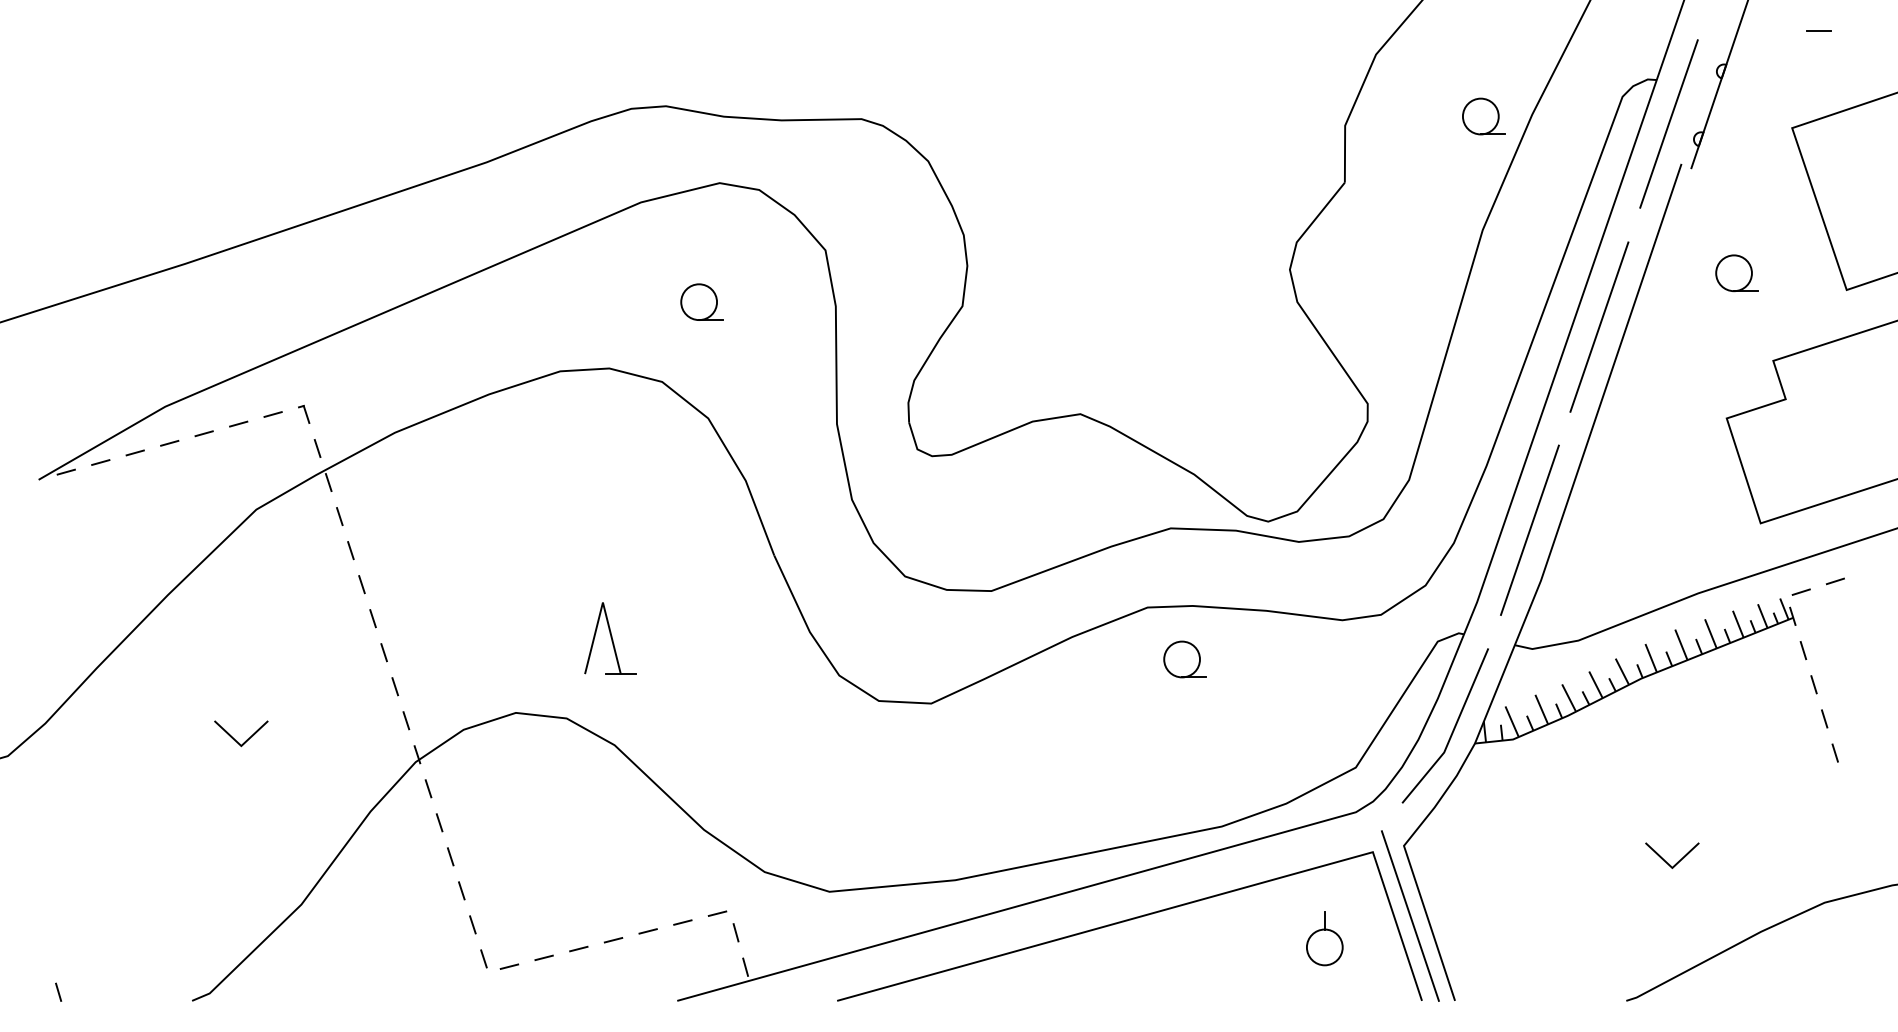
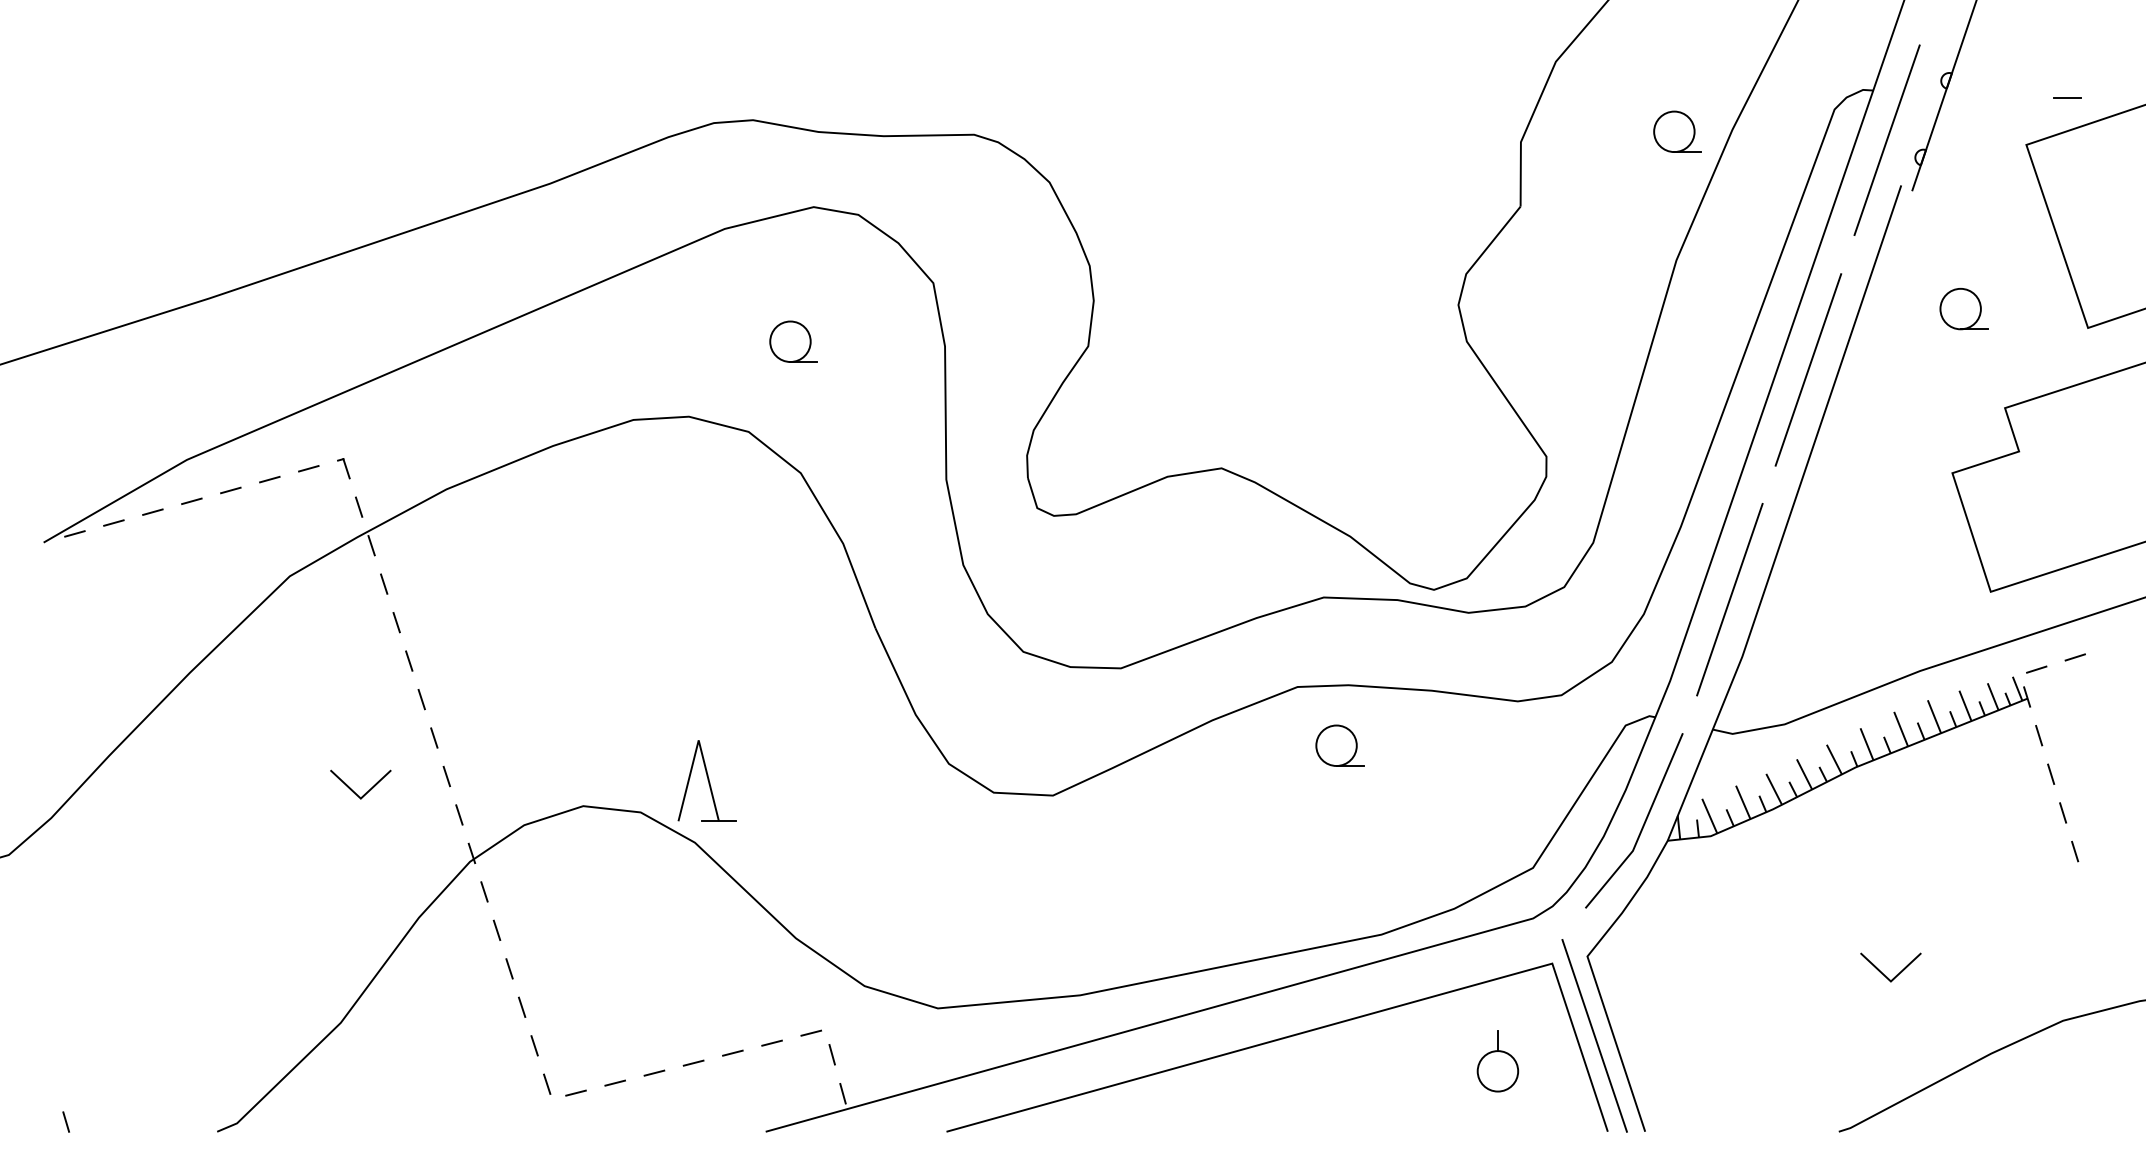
line: (1818, 30) -> (2067, 97), moved
part: (609, 638) -> (706, 780), moved
line: (234, 738) -> (353, 790), moved

